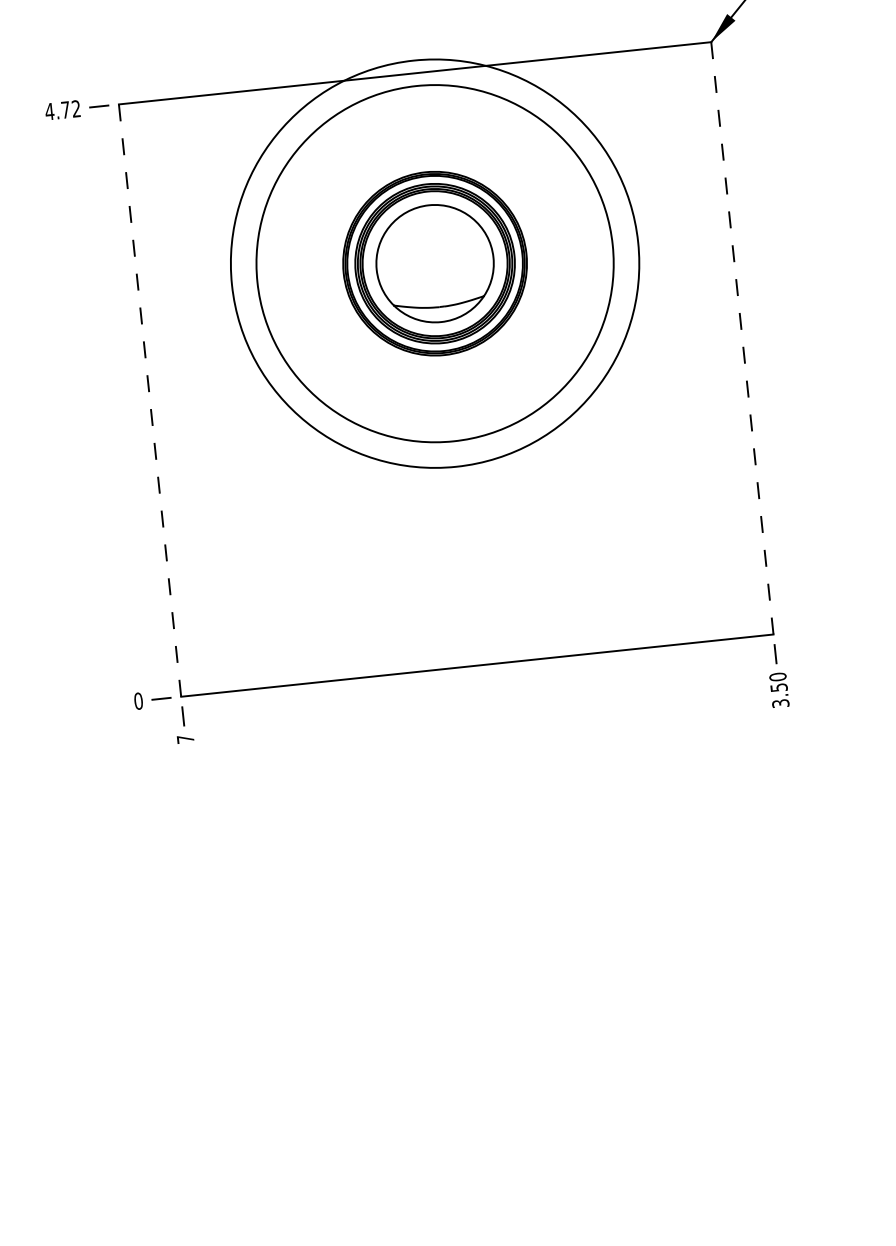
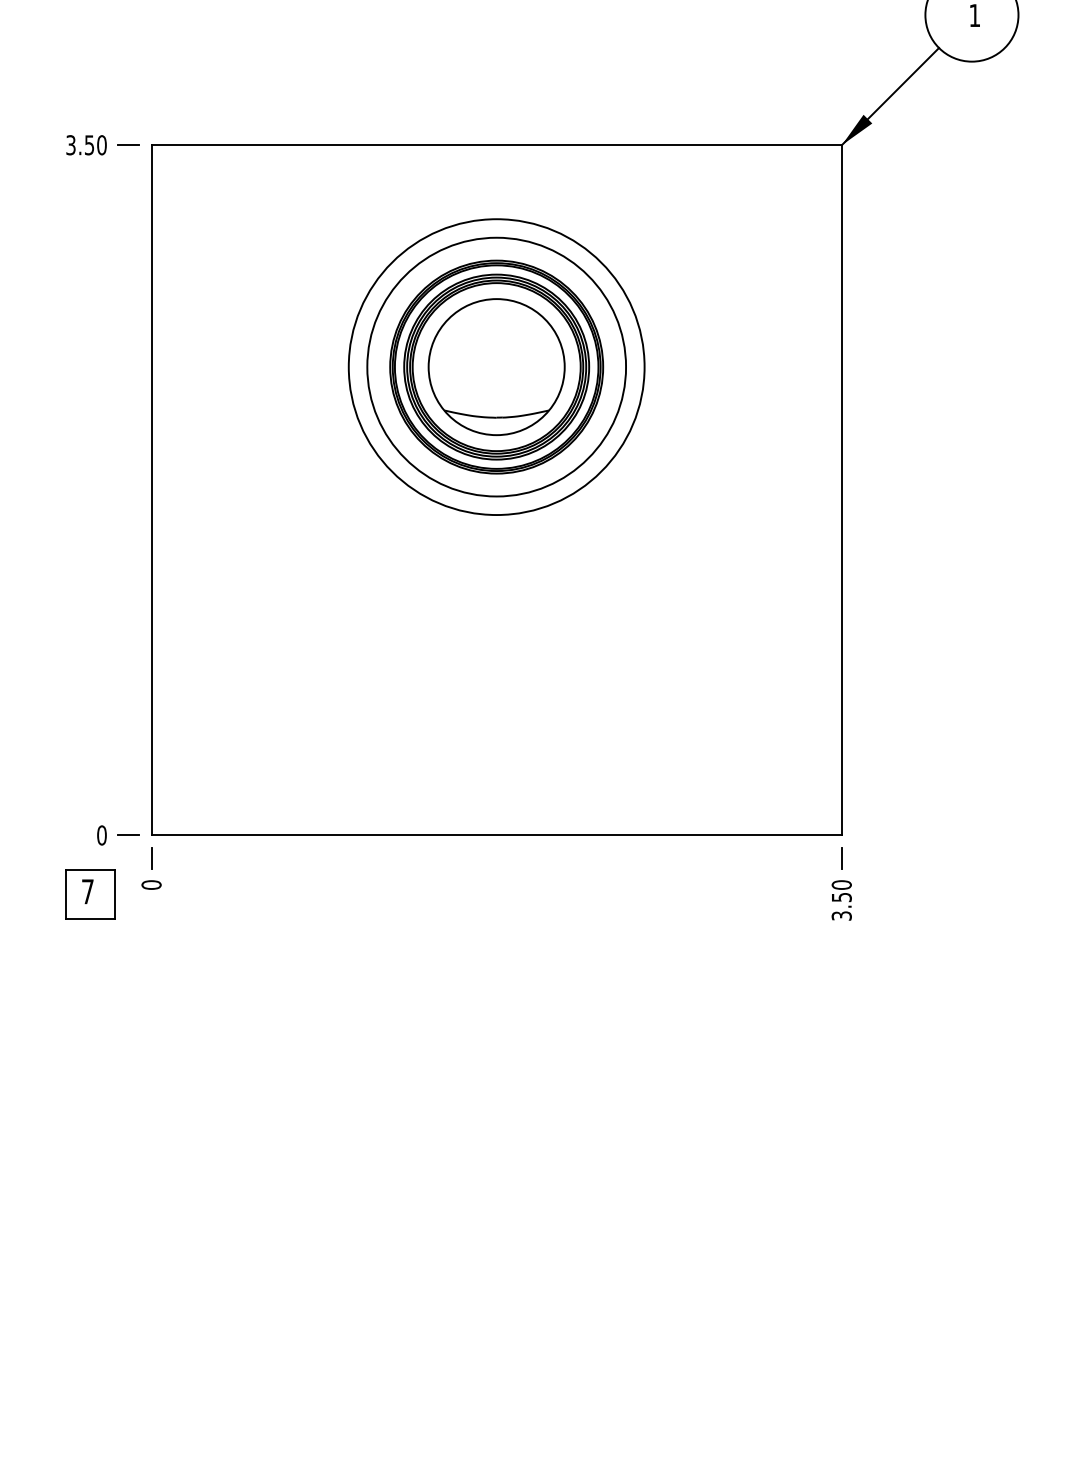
text: (62, 110) -> (85, 145), 4.72 -> 3.50
circle: (434, 263) -> (496, 366), size x0.62
circle: (434, 264) -> (496, 367), size x0.62
line: (742, 338) -> (841, 490), dashed -> solid
line: (149, 400) -> (151, 490), dashed -> solid
text: (185, 738) -> (151, 884), 7 -> 0
part: (134, 752) -> (90, 894), added

